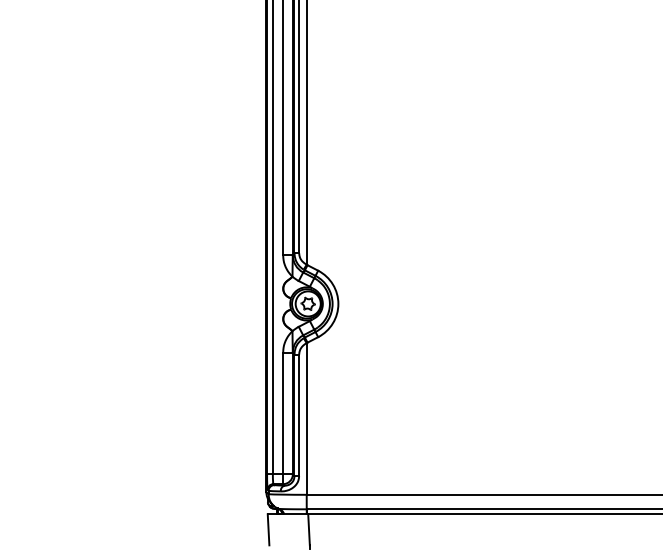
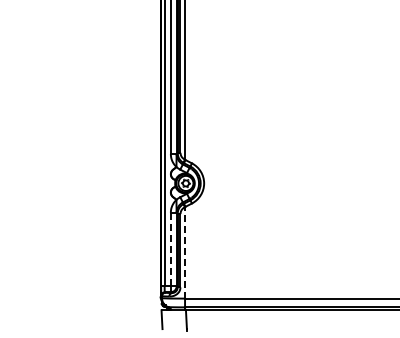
line: (282, 413) -> (170, 249), solid -> dashed
line: (307, 418) -> (185, 252), solid -> dashed

